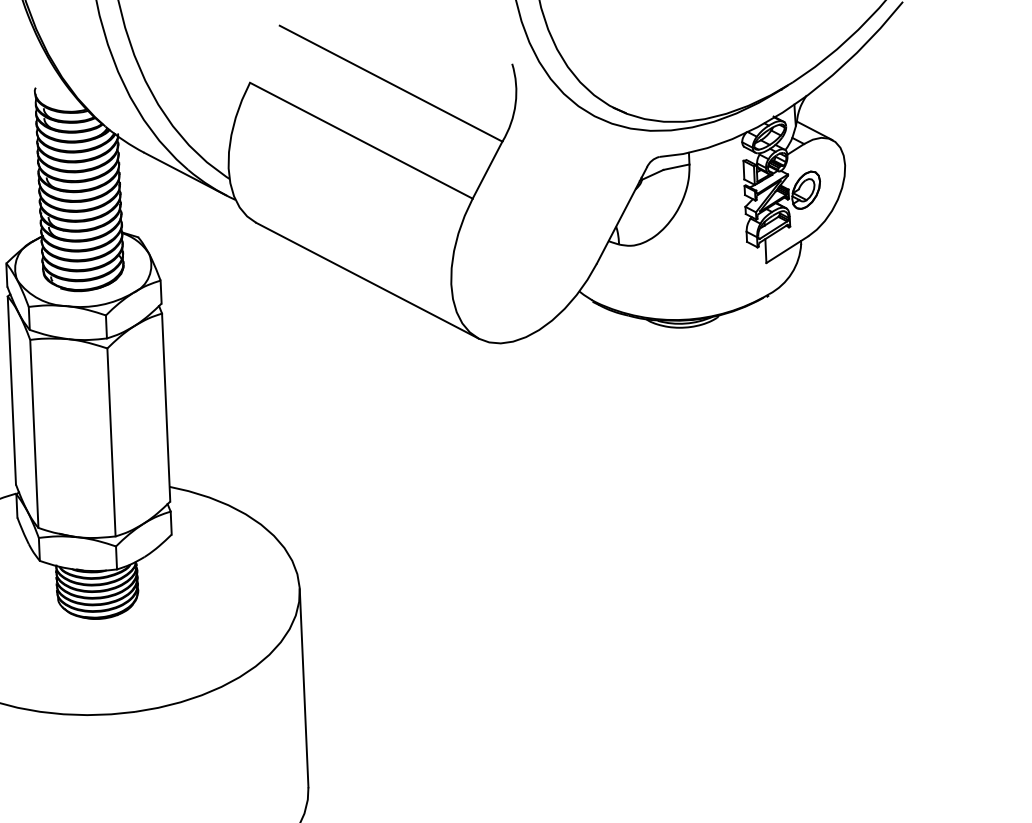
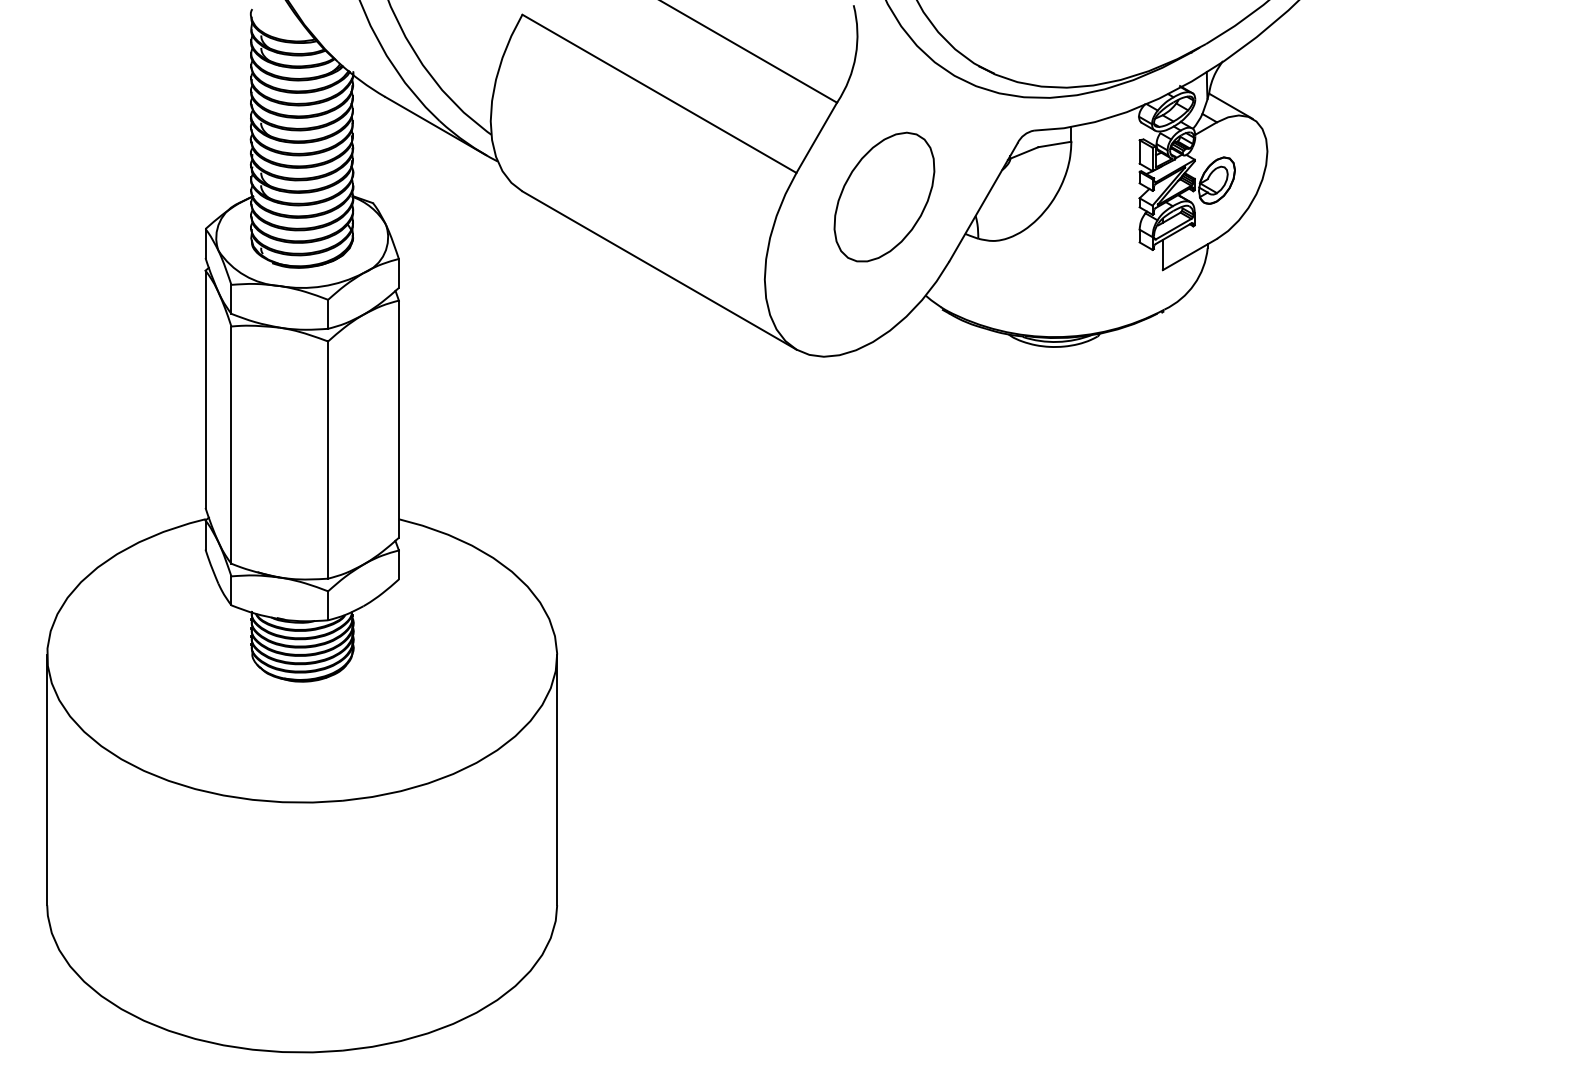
part: (543, 214) -> (884, 196), added

